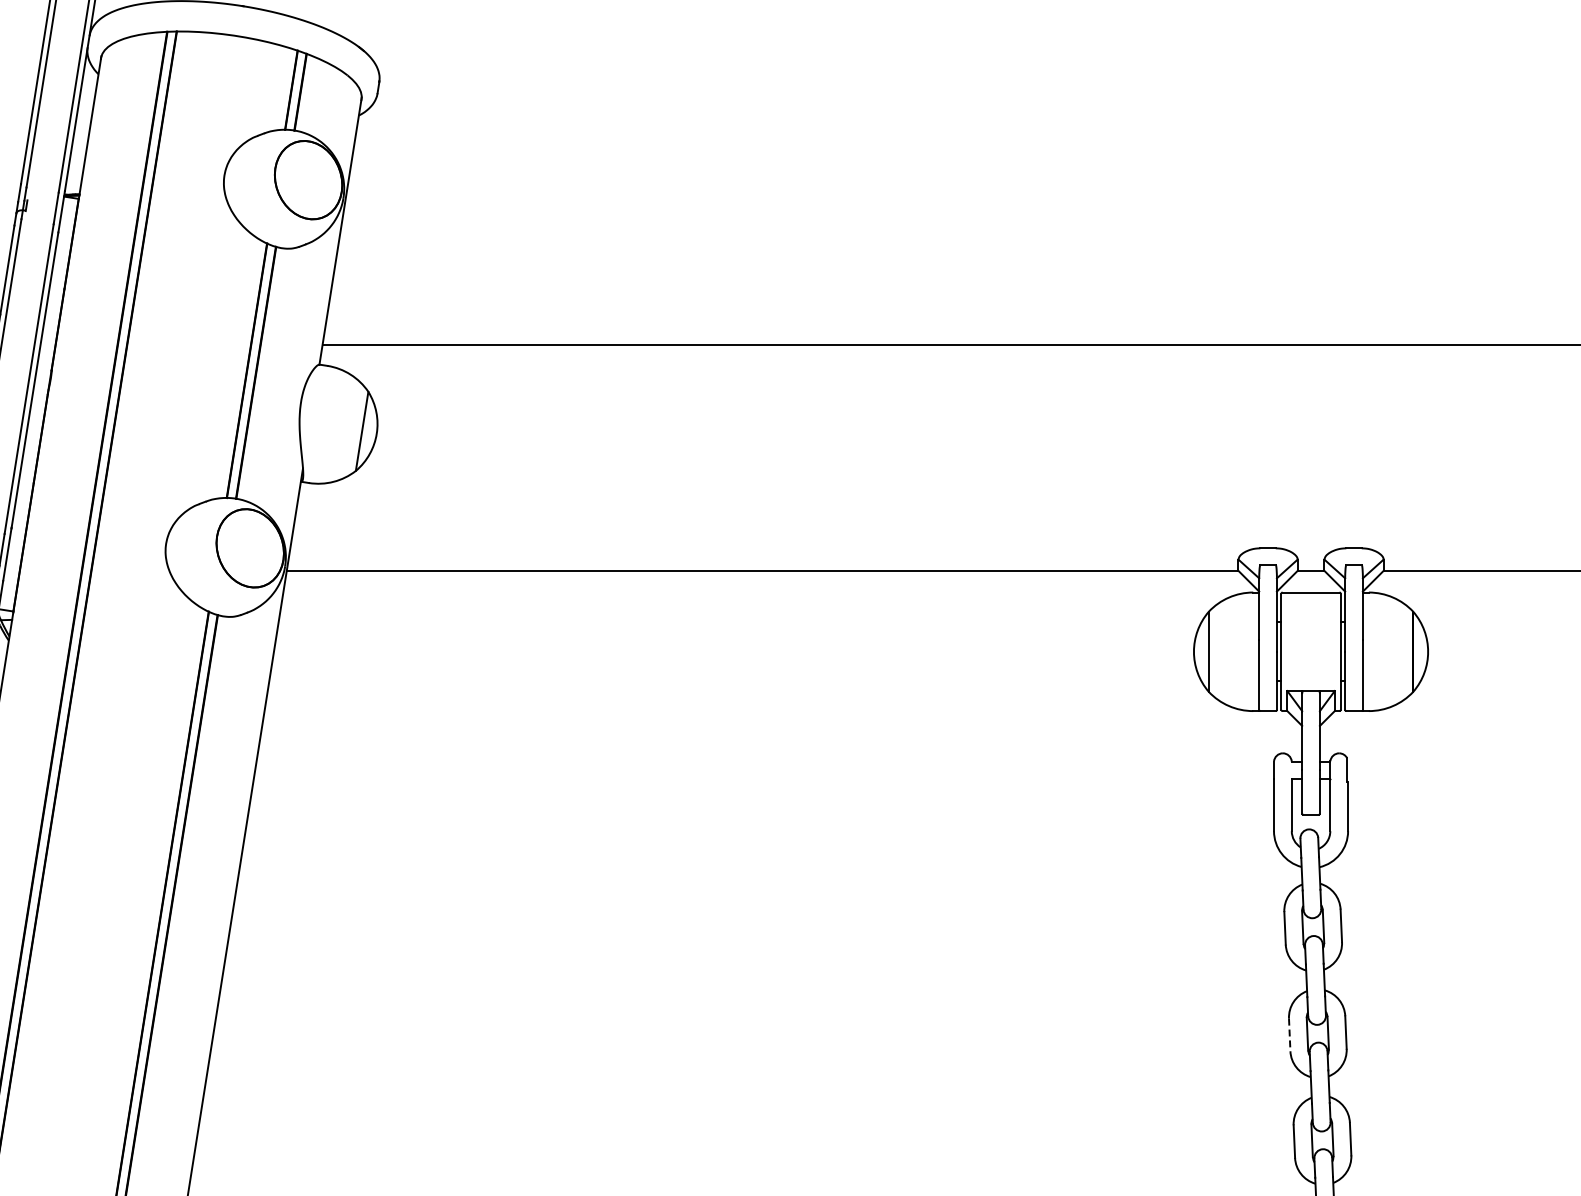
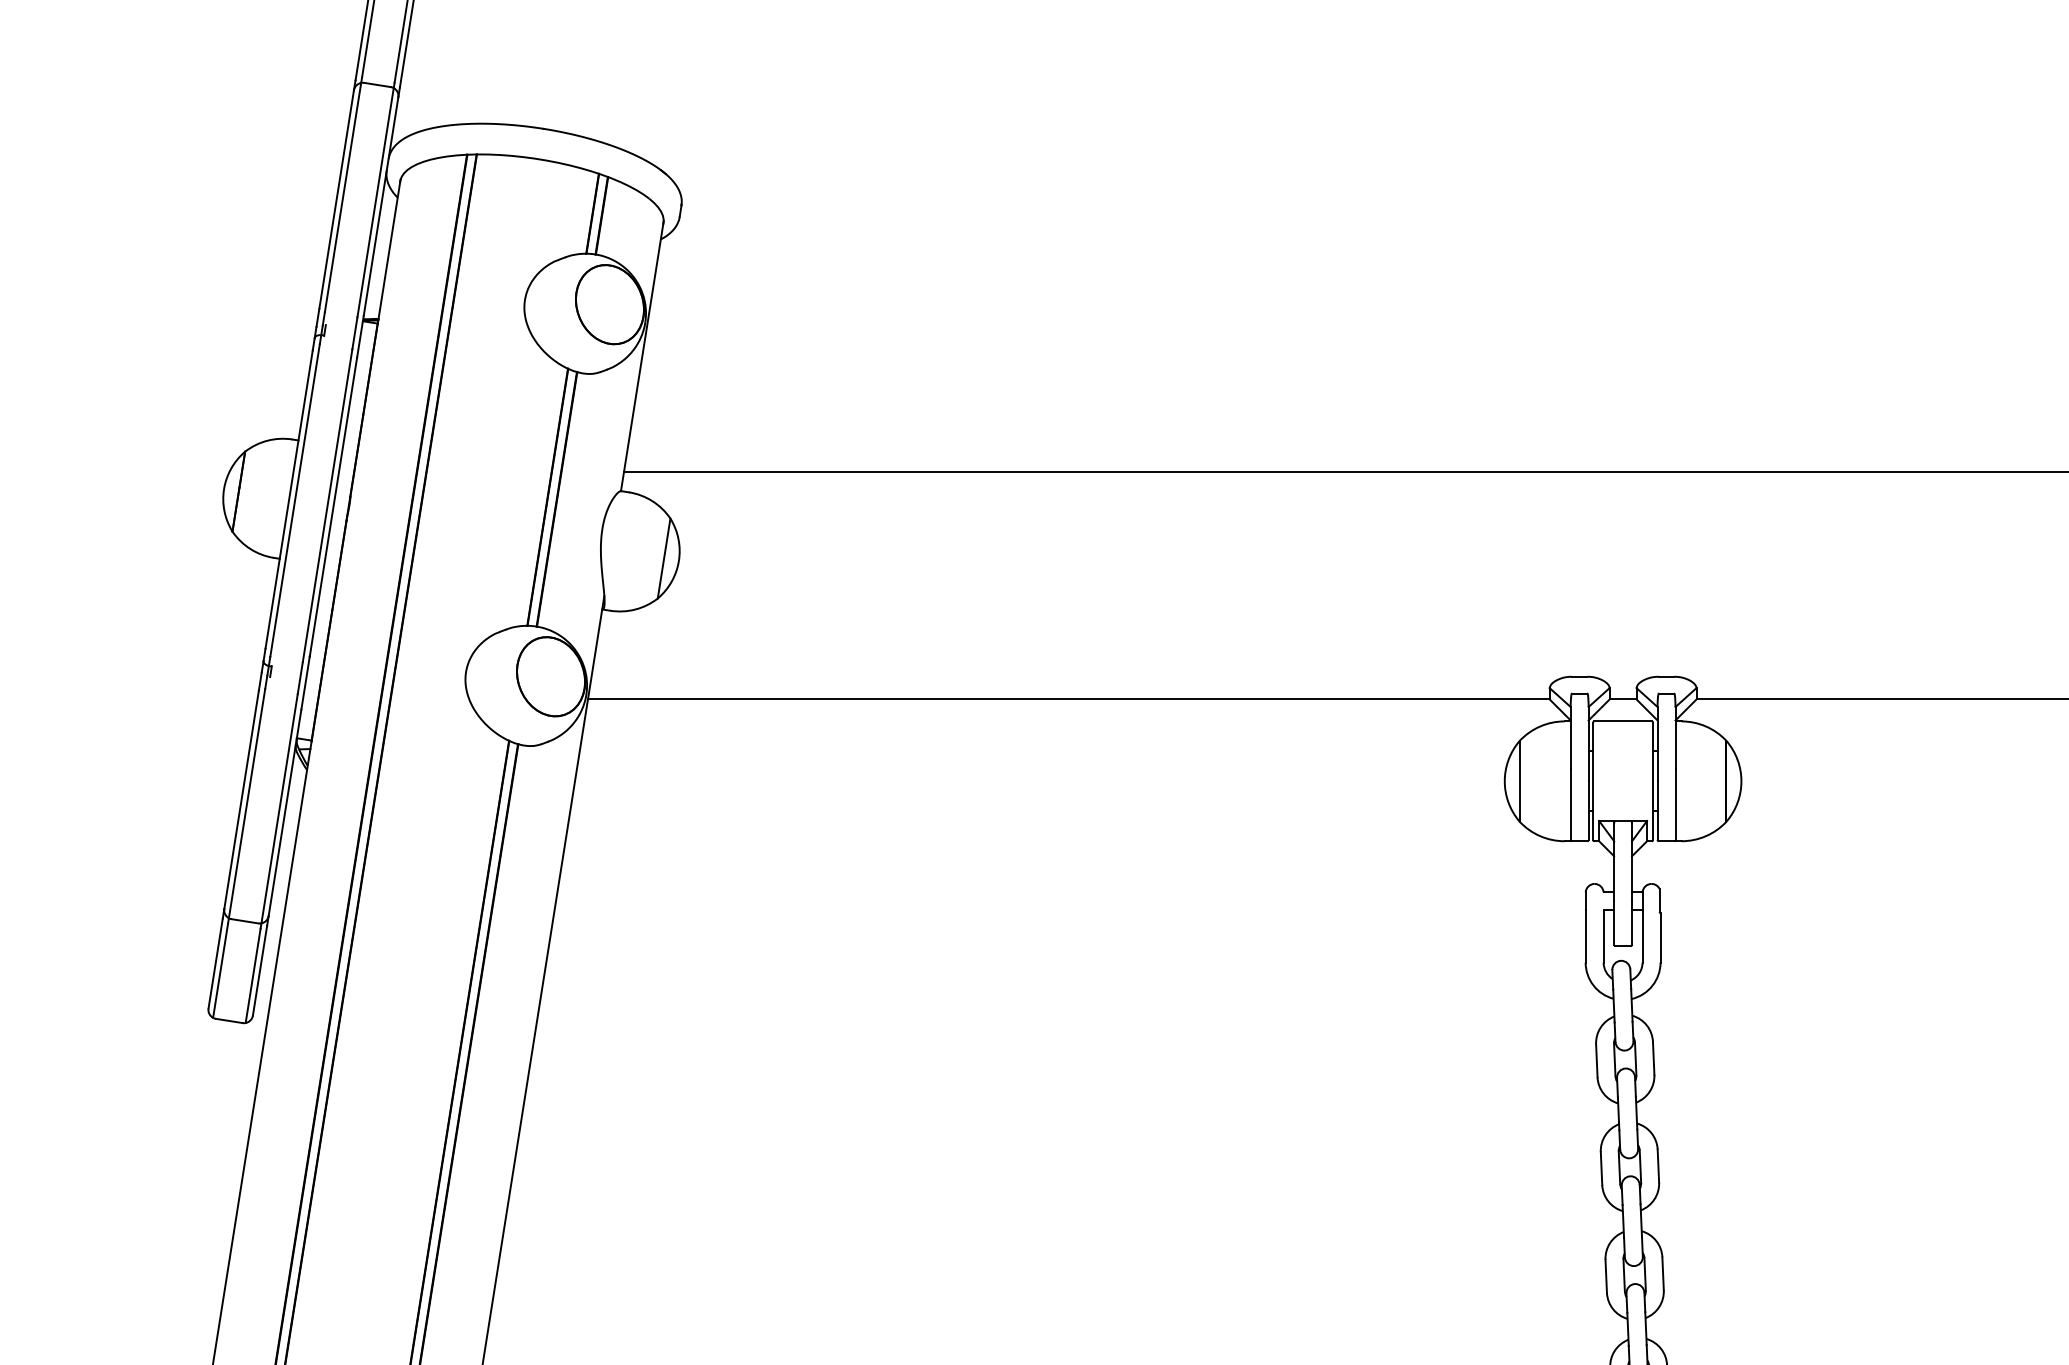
line: (1289, 1035) -> (1601, 1169), dashed -> solid

